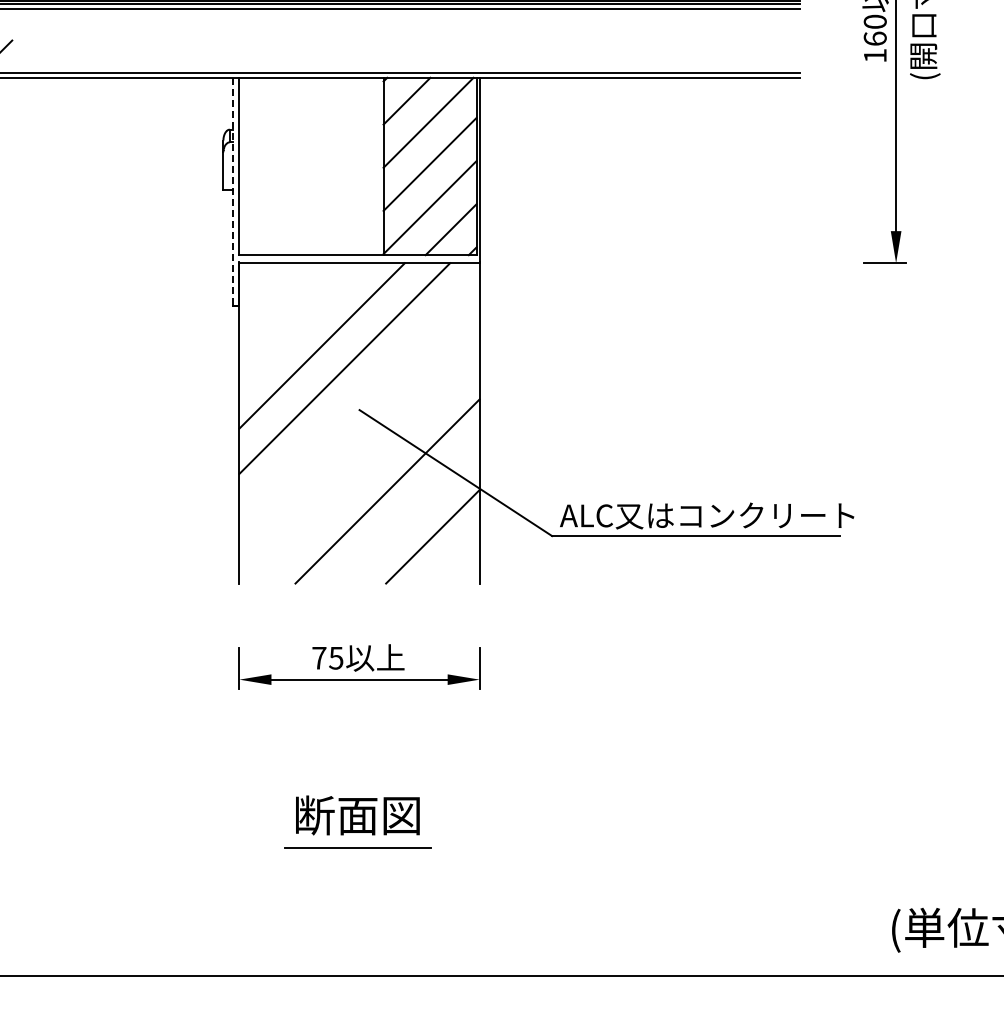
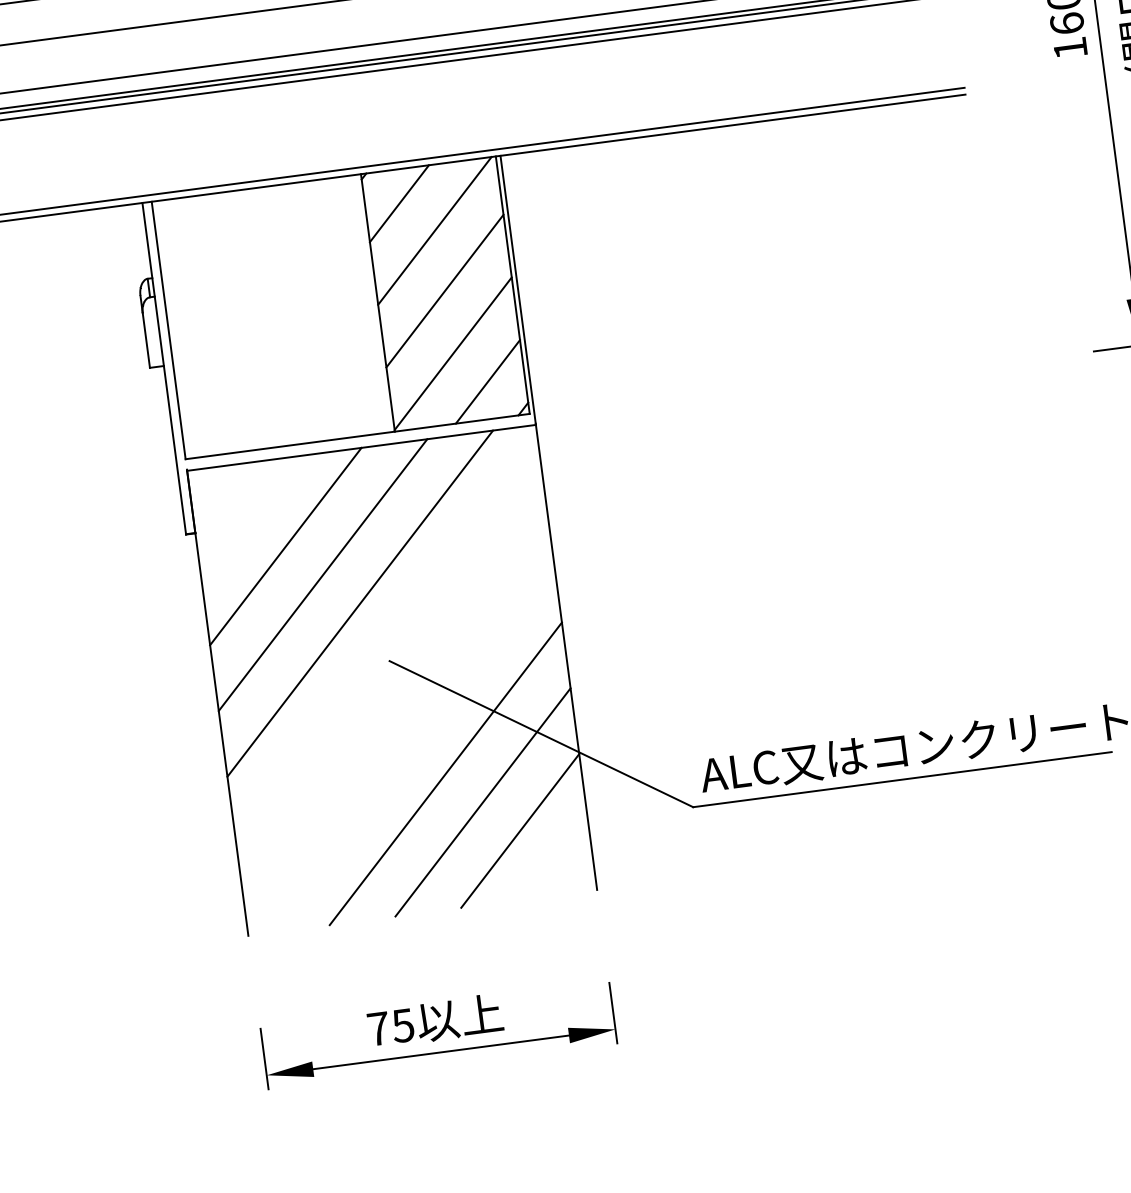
line: (233, 192) -> (165, 369), dashed -> solid
line: (299, 323) -> (285, 546), added
line: (409, 513) -> (481, 801), added

